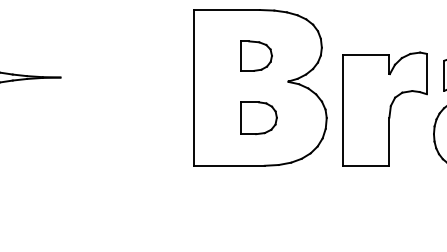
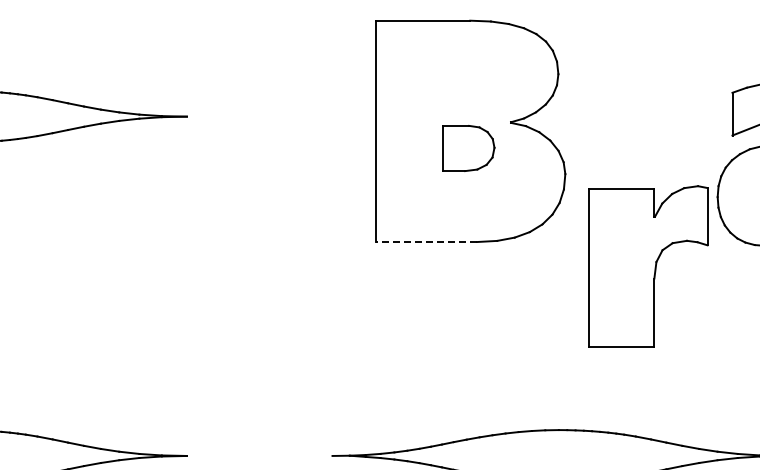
part: (256, 55) -> (465, 85), removed
part: (385, 109) -> (648, 266), moved
part: (258, 118) -> (468, 148), moved
line: (229, 166) -> (426, 242), solid -> dashed

